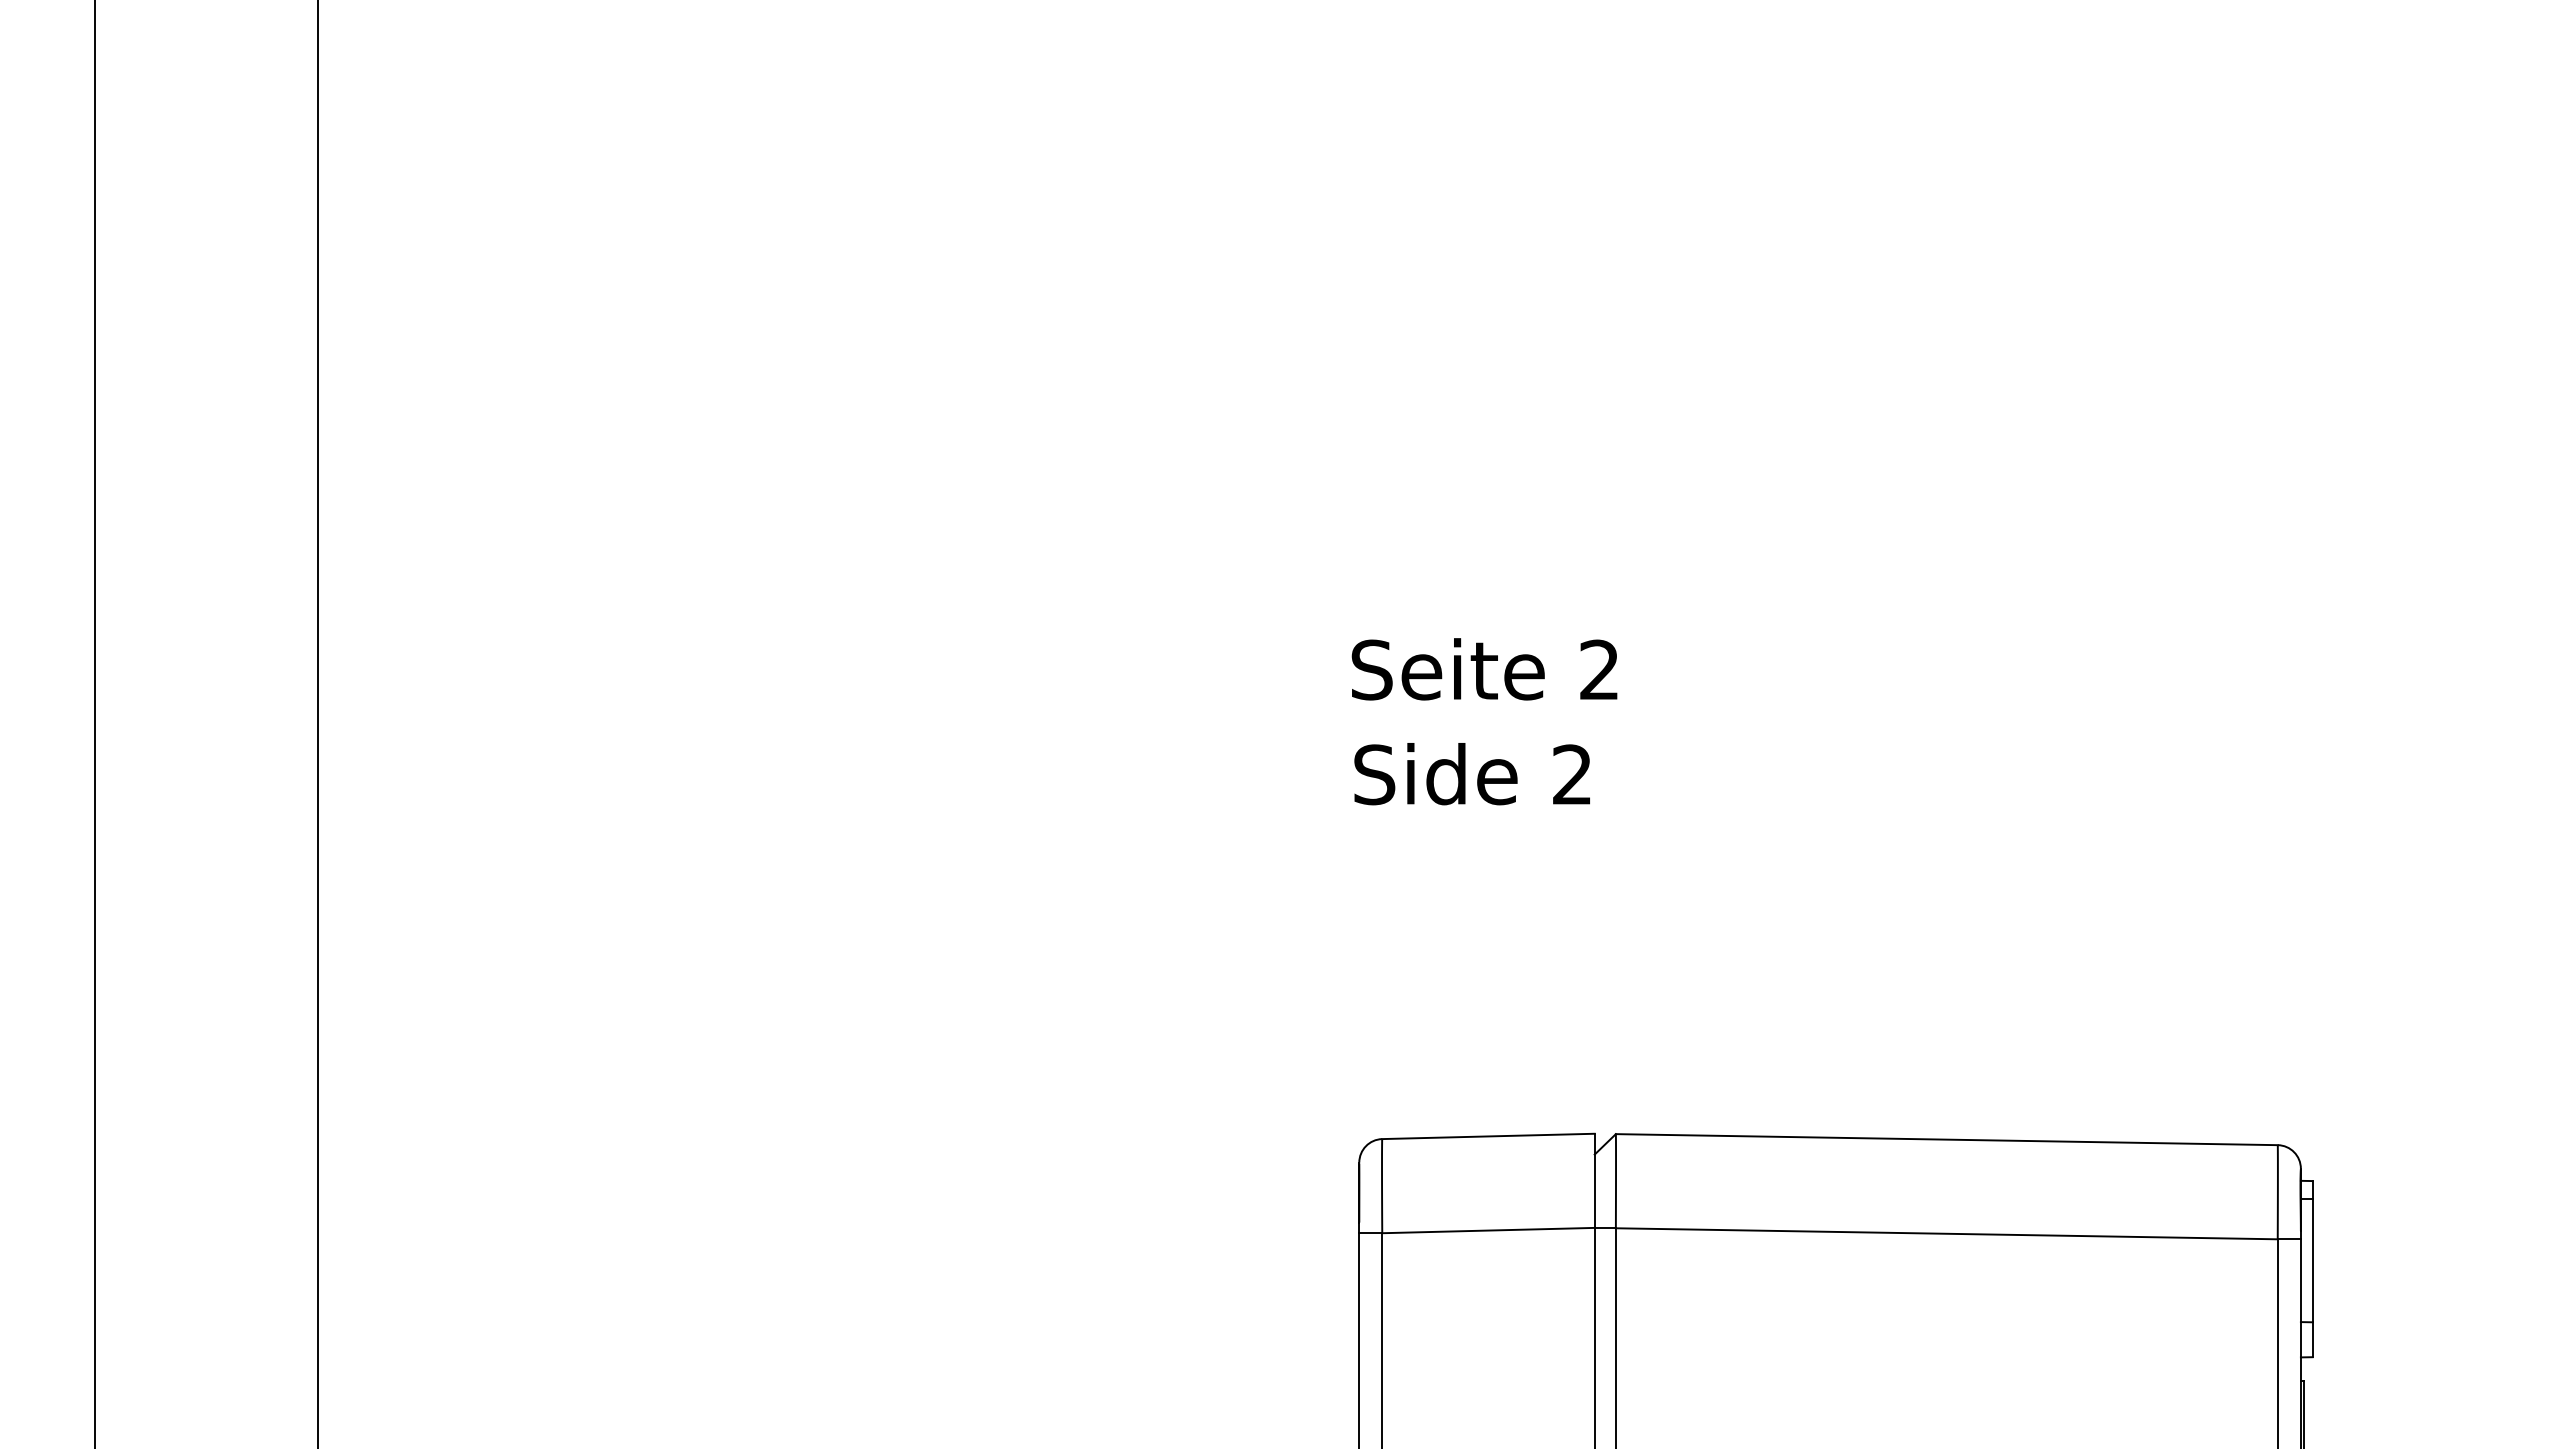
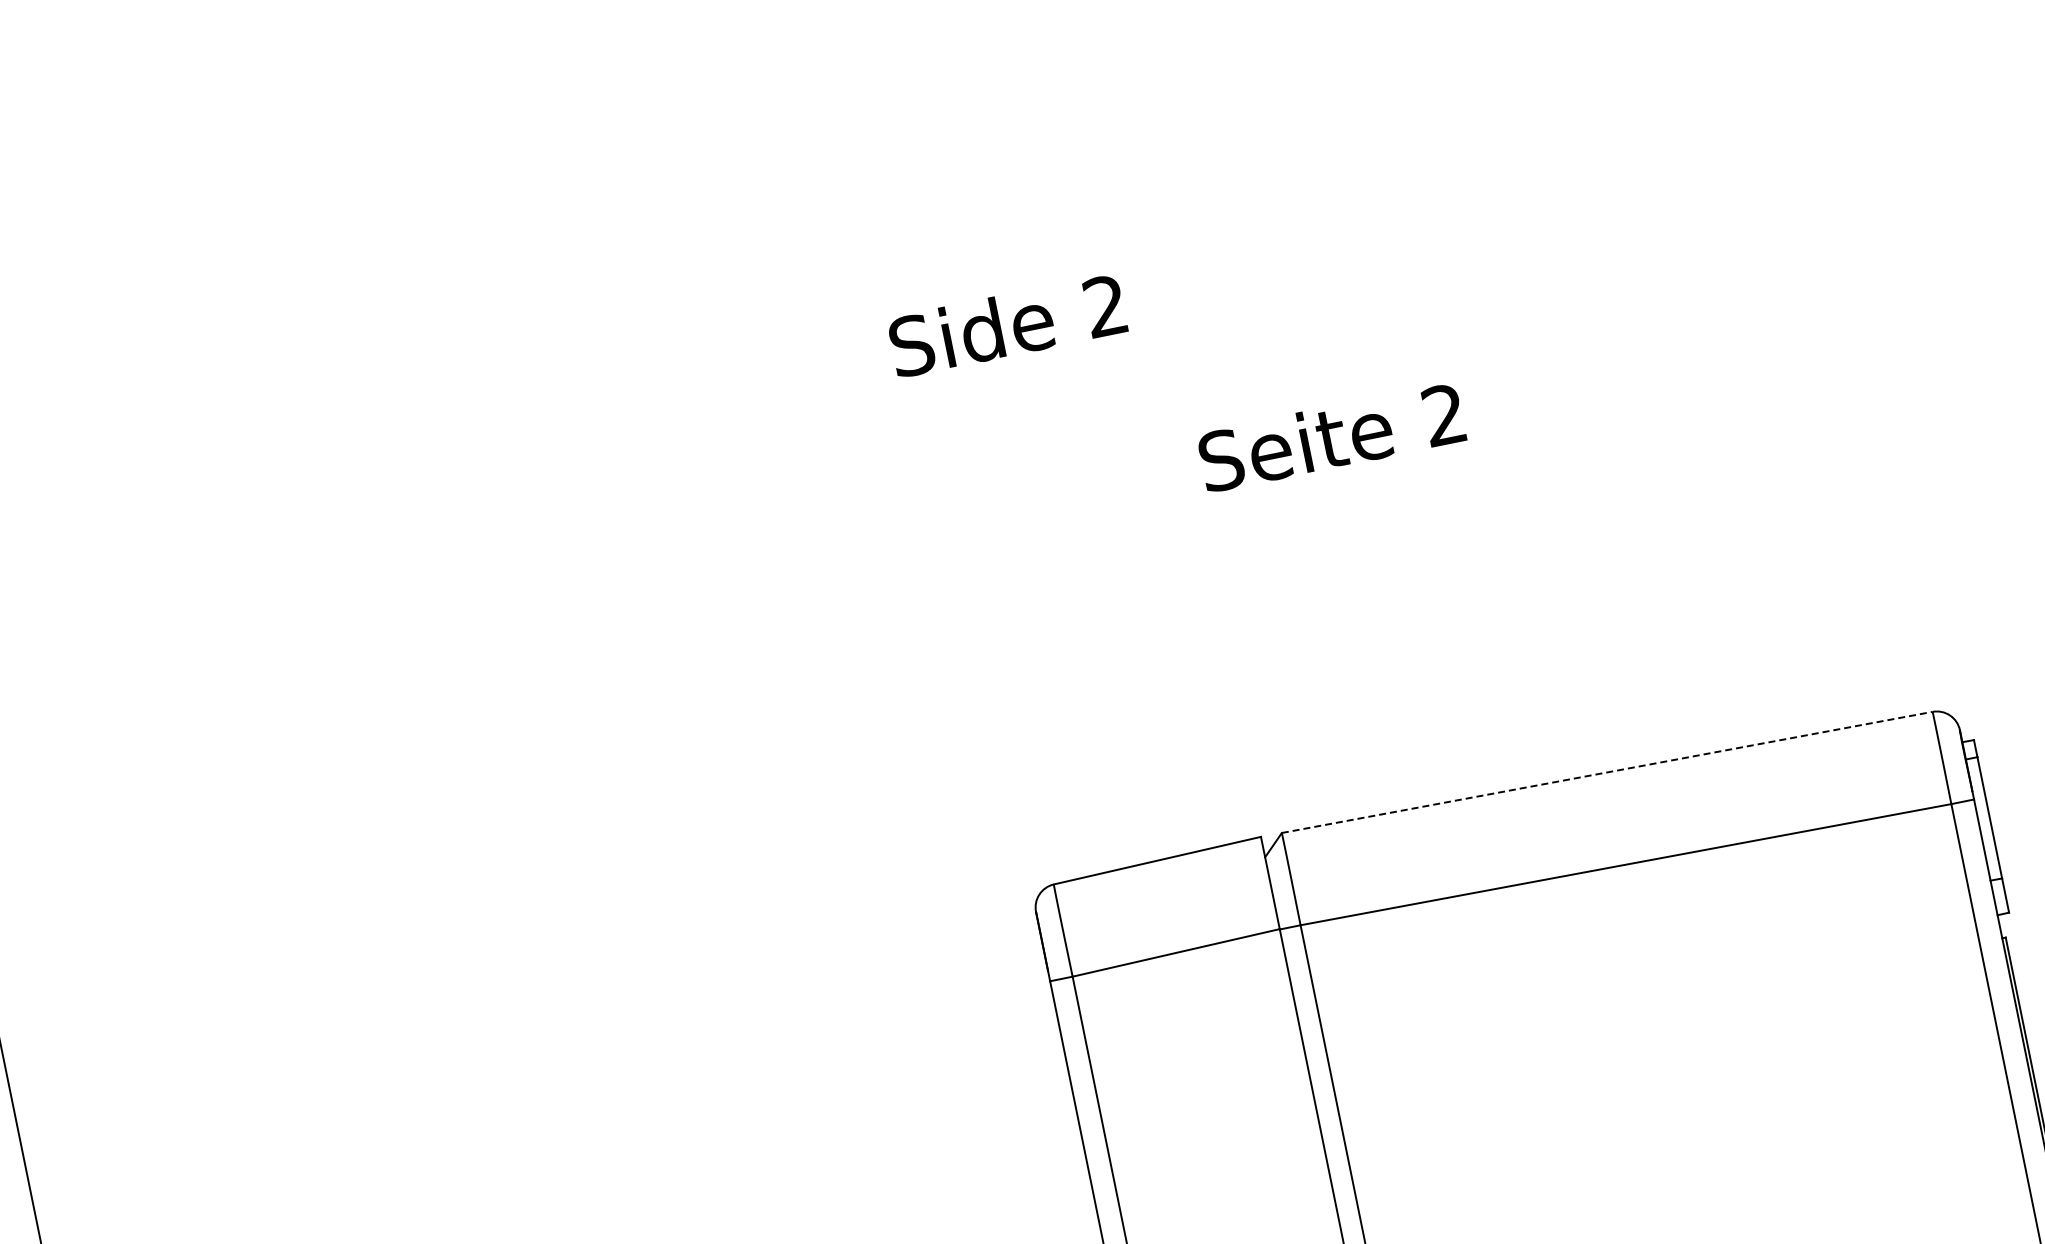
text: (1484, 669) -> (1331, 437), moved
text: (1471, 774) -> (1006, 326), moved
line: (1946, 1139) -> (1606, 772), solid -> dashed

